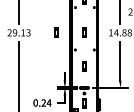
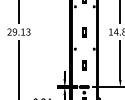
part: (56, 32) -> (56, 31), removed

